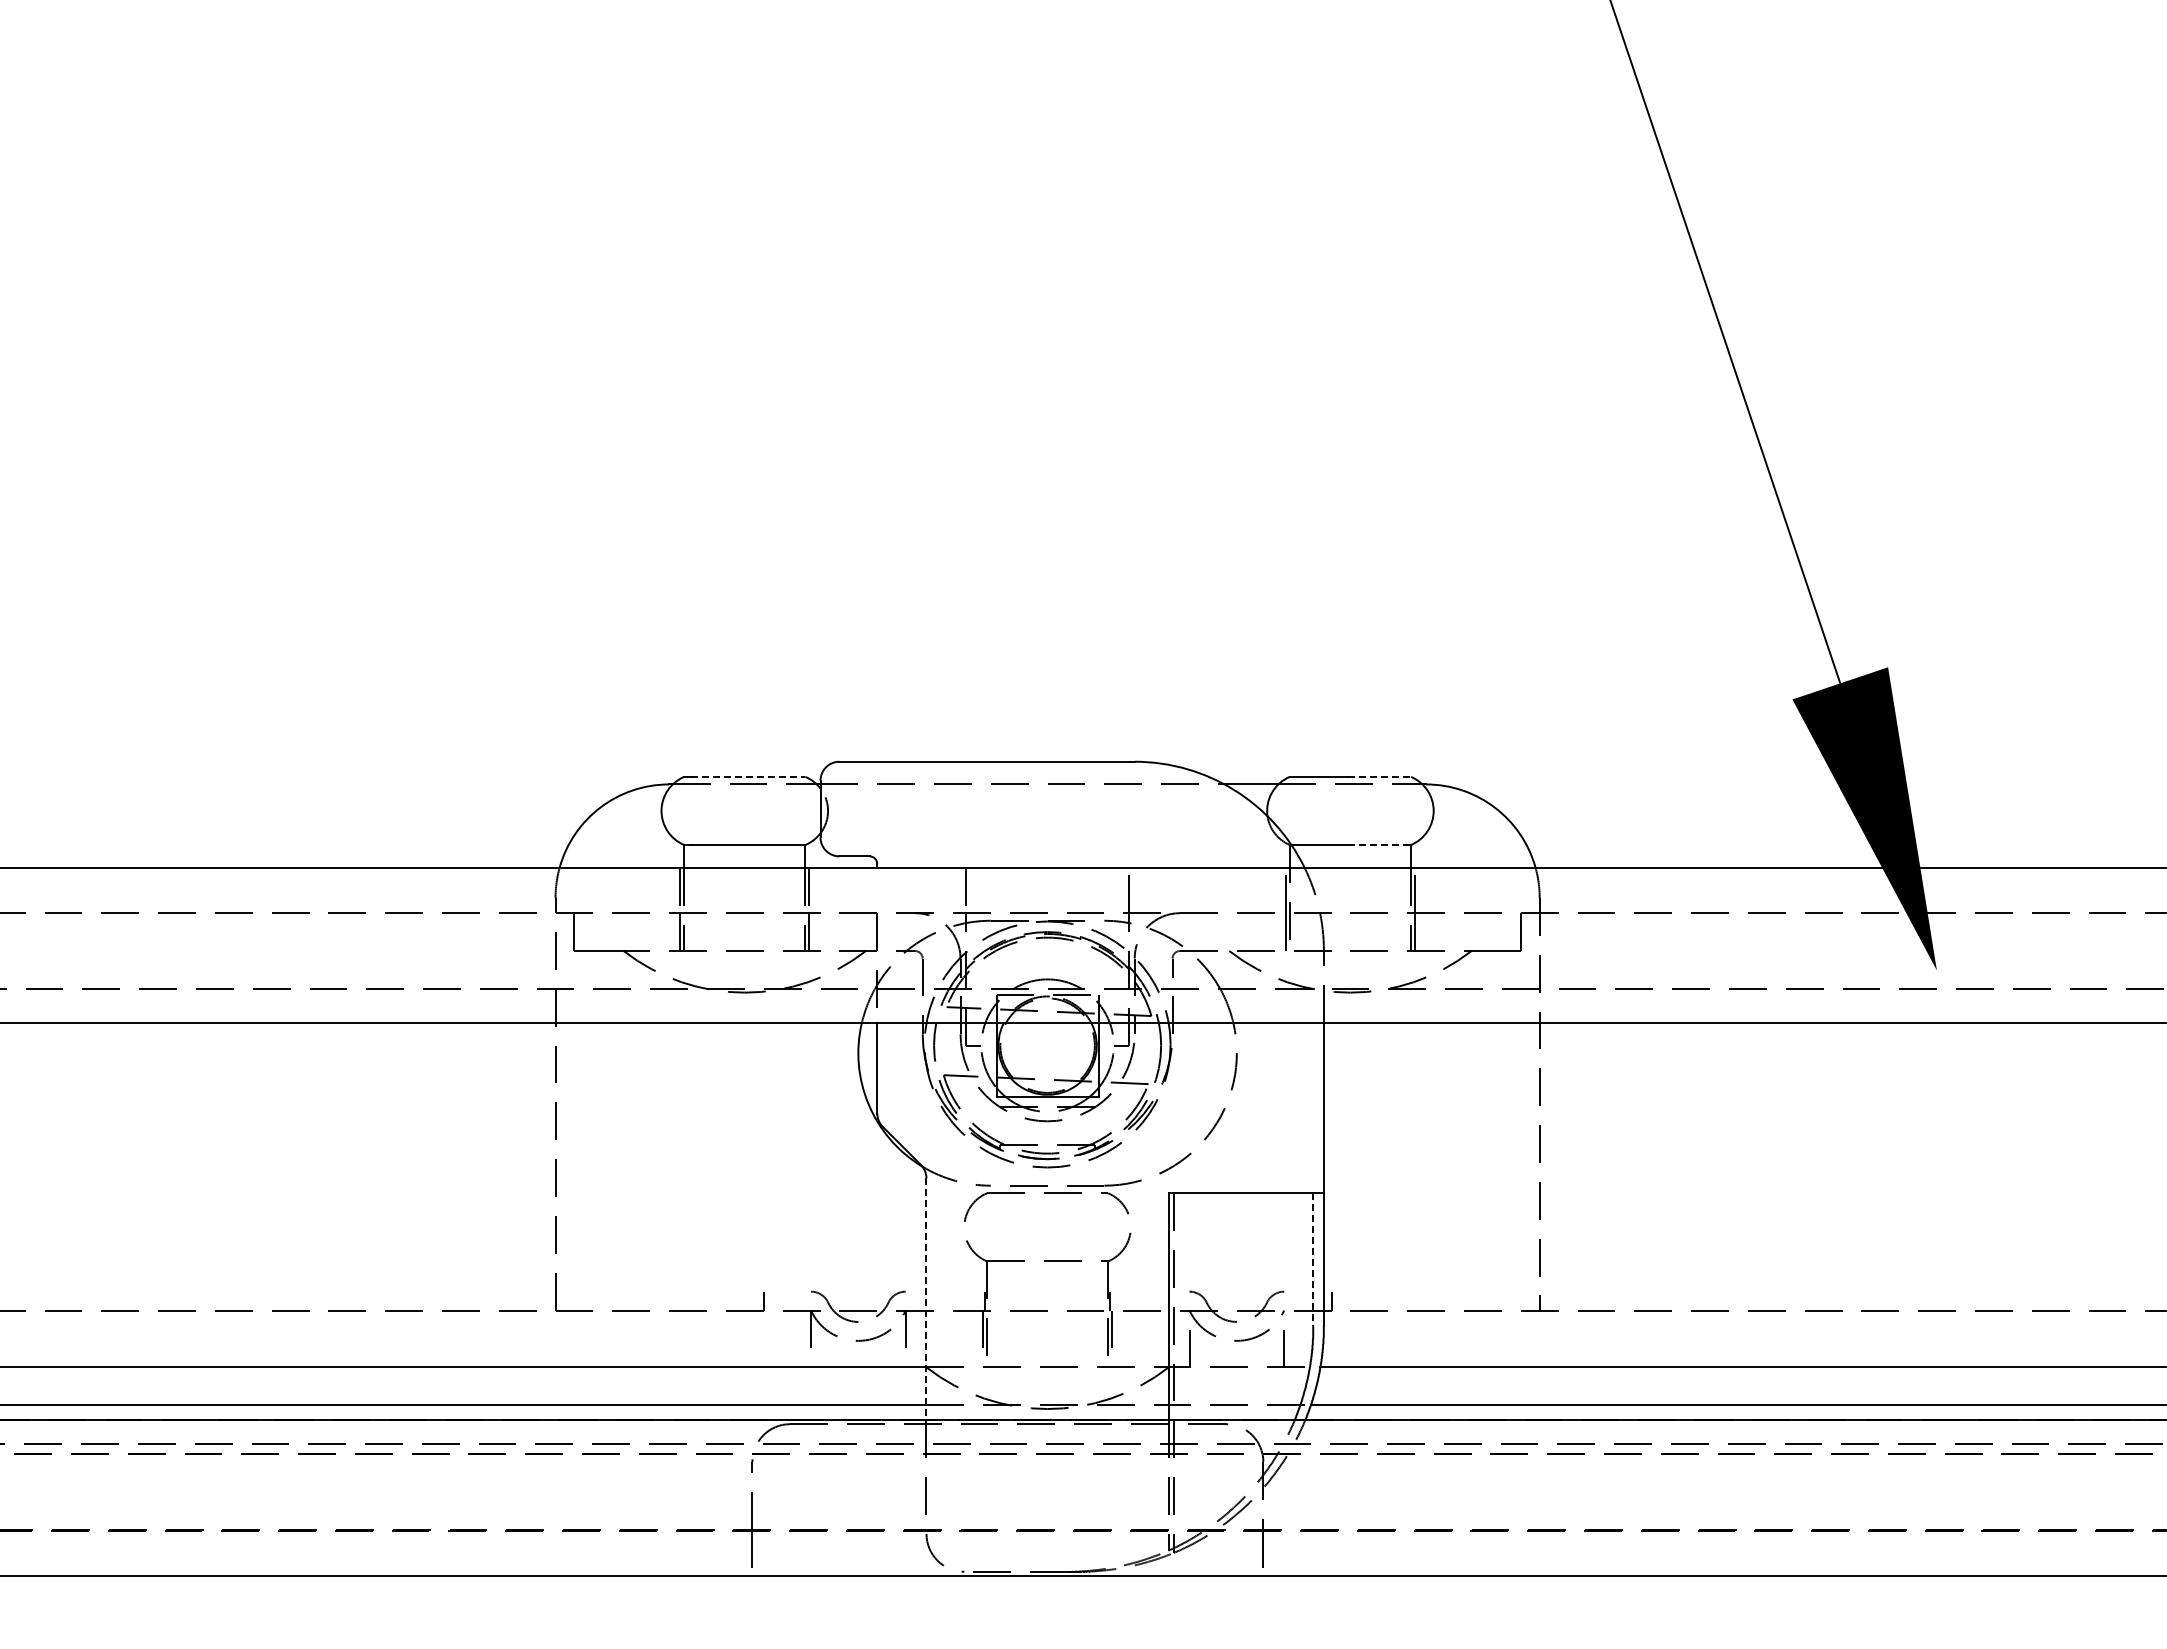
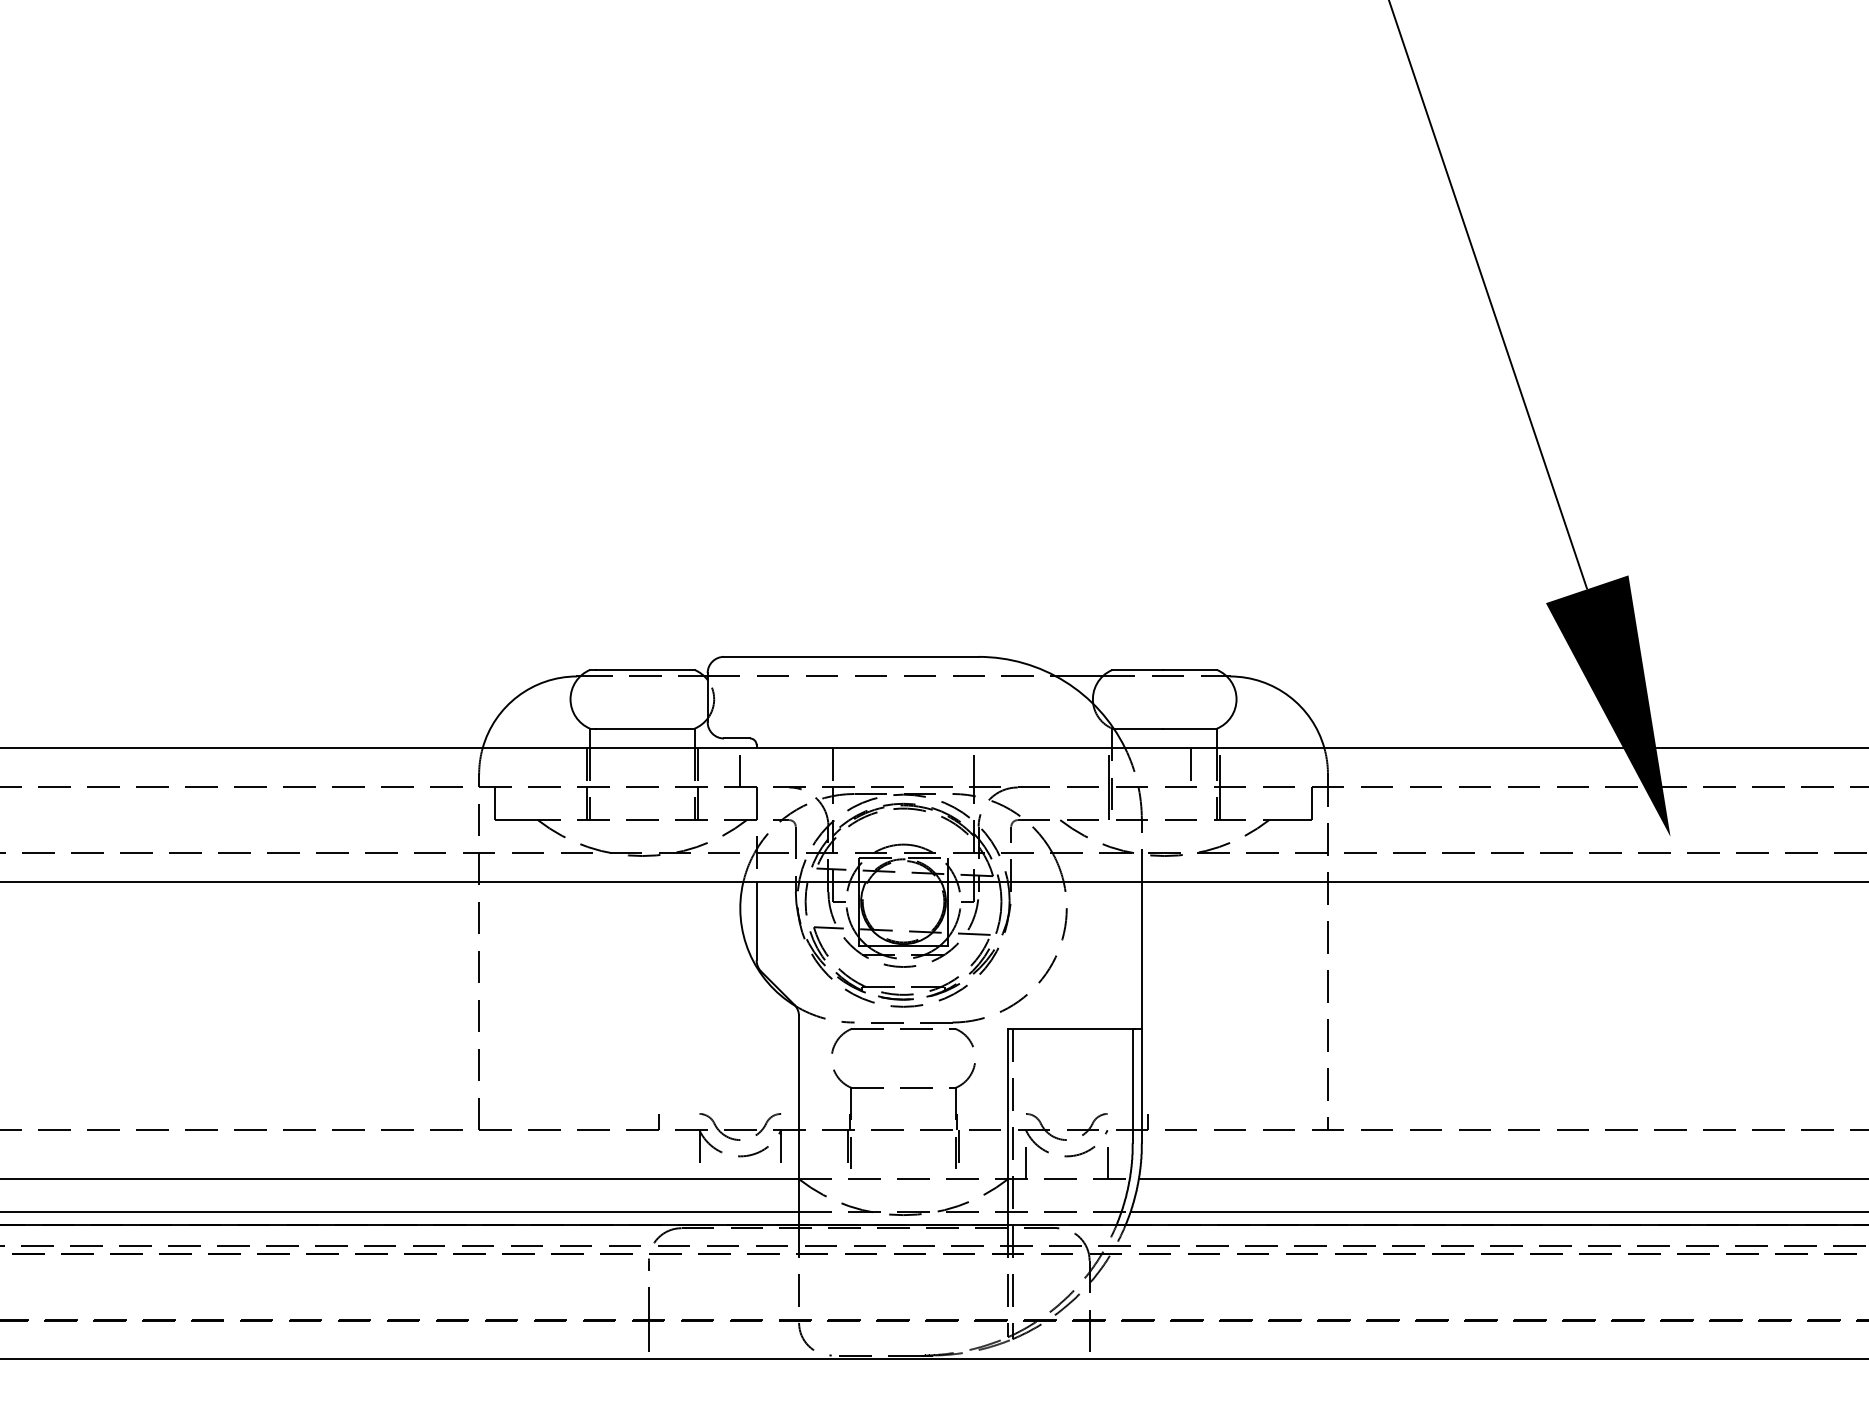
line: (748, 776) -> (645, 669), dashed -> solid
line: (1379, 776) -> (1189, 669), dashed -> solid
line: (1379, 845) -> (1189, 729), dashed -> solid
line: (858, 890) -> (740, 767), added
line: (1380, 890) -> (1190, 767), added
line: (1313, 1260) -> (1132, 1087), dashed -> solid
line: (926, 1299) -> (799, 1120), dashed -> solid

